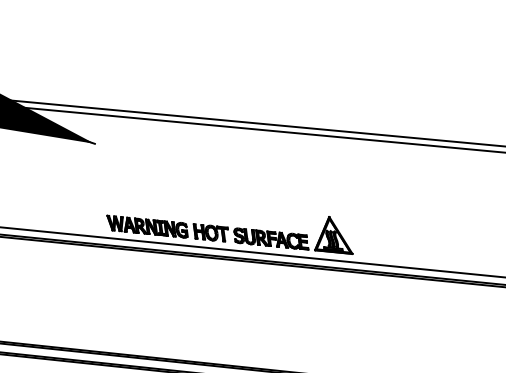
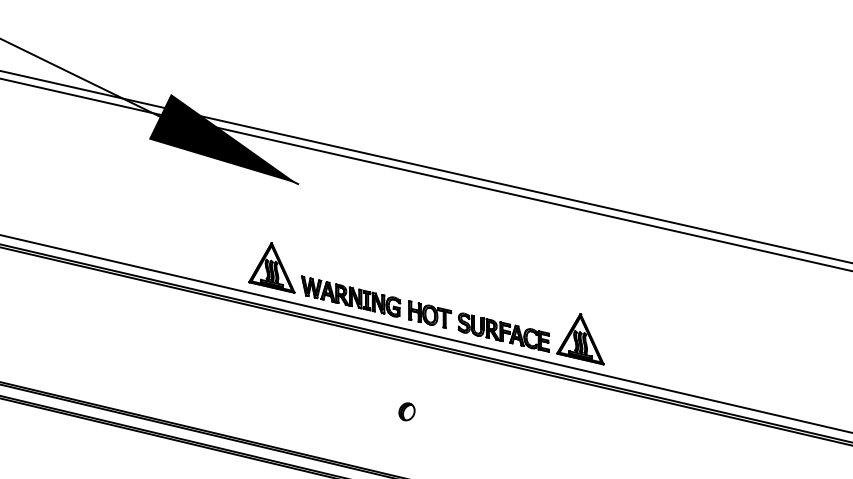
part: (82, 211) -> (271, 267), added
part: (202, 310) -> (406, 411), added

